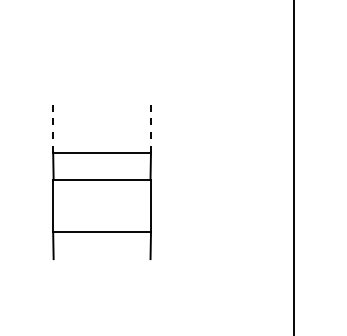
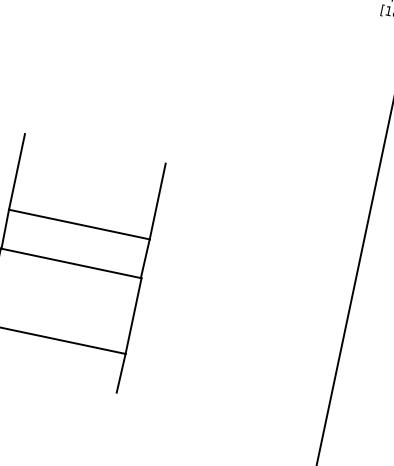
line: (53, 125) -> (17, 170), dashed -> solid
line: (151, 125) -> (158, 200), dashed -> solid

